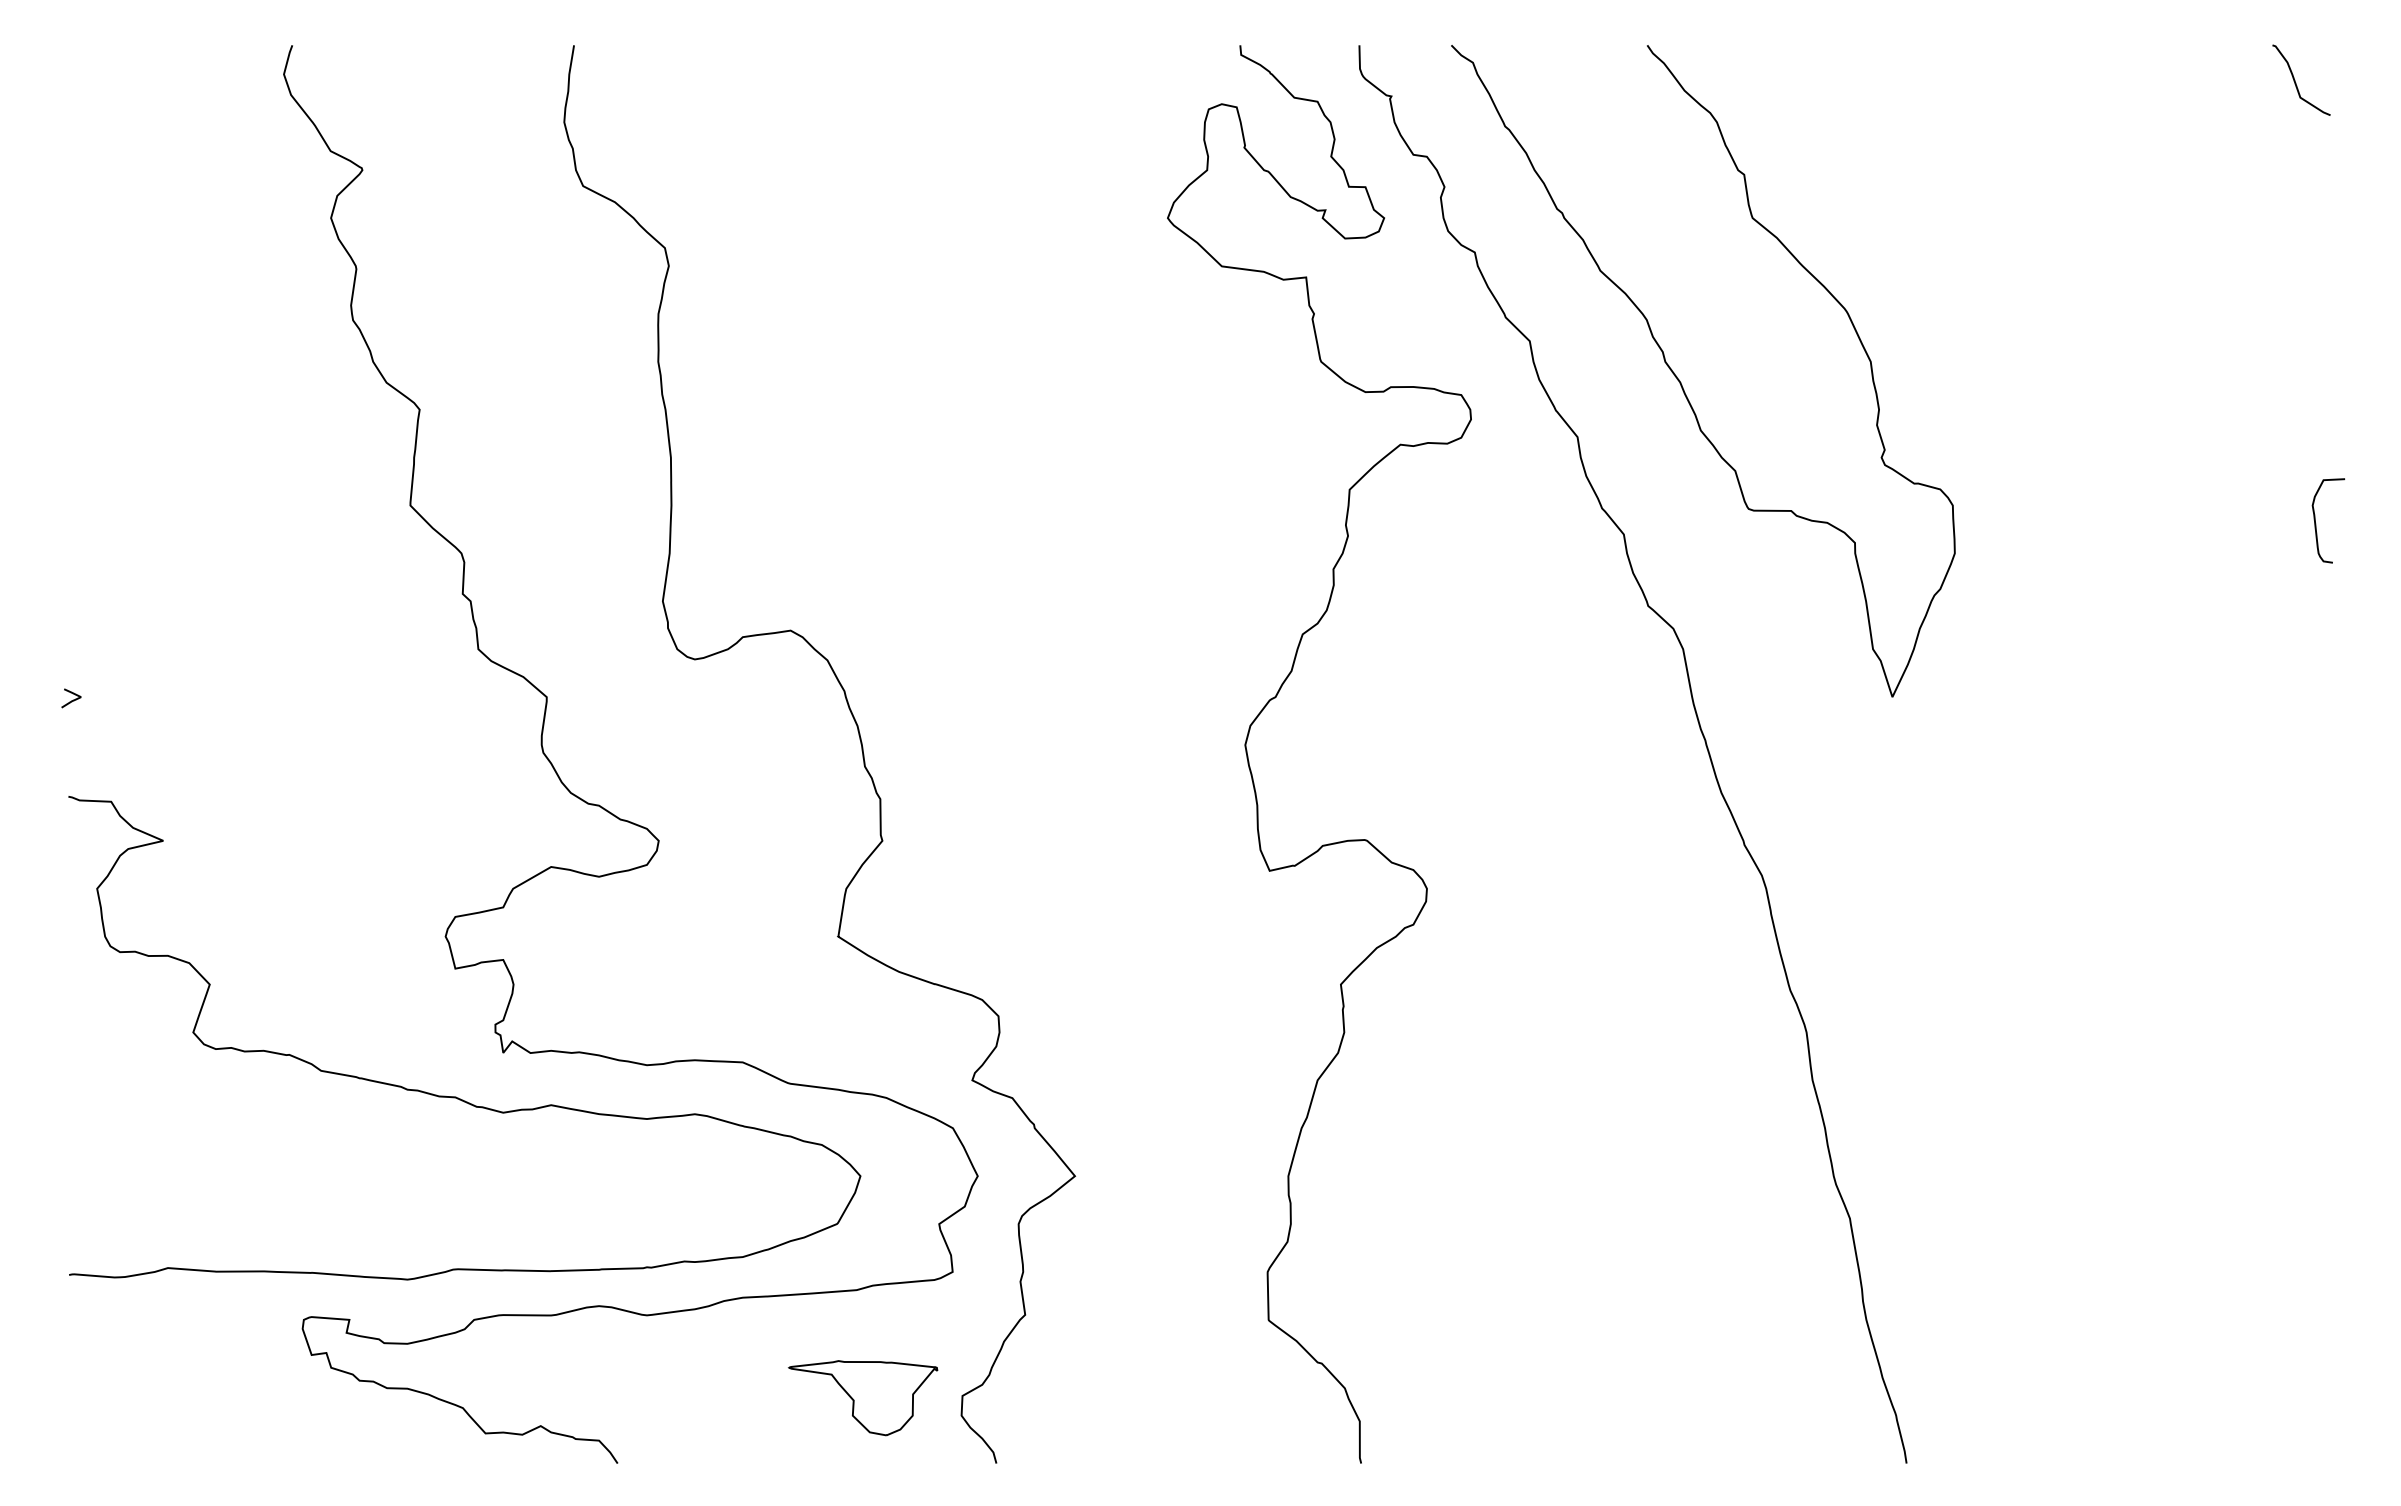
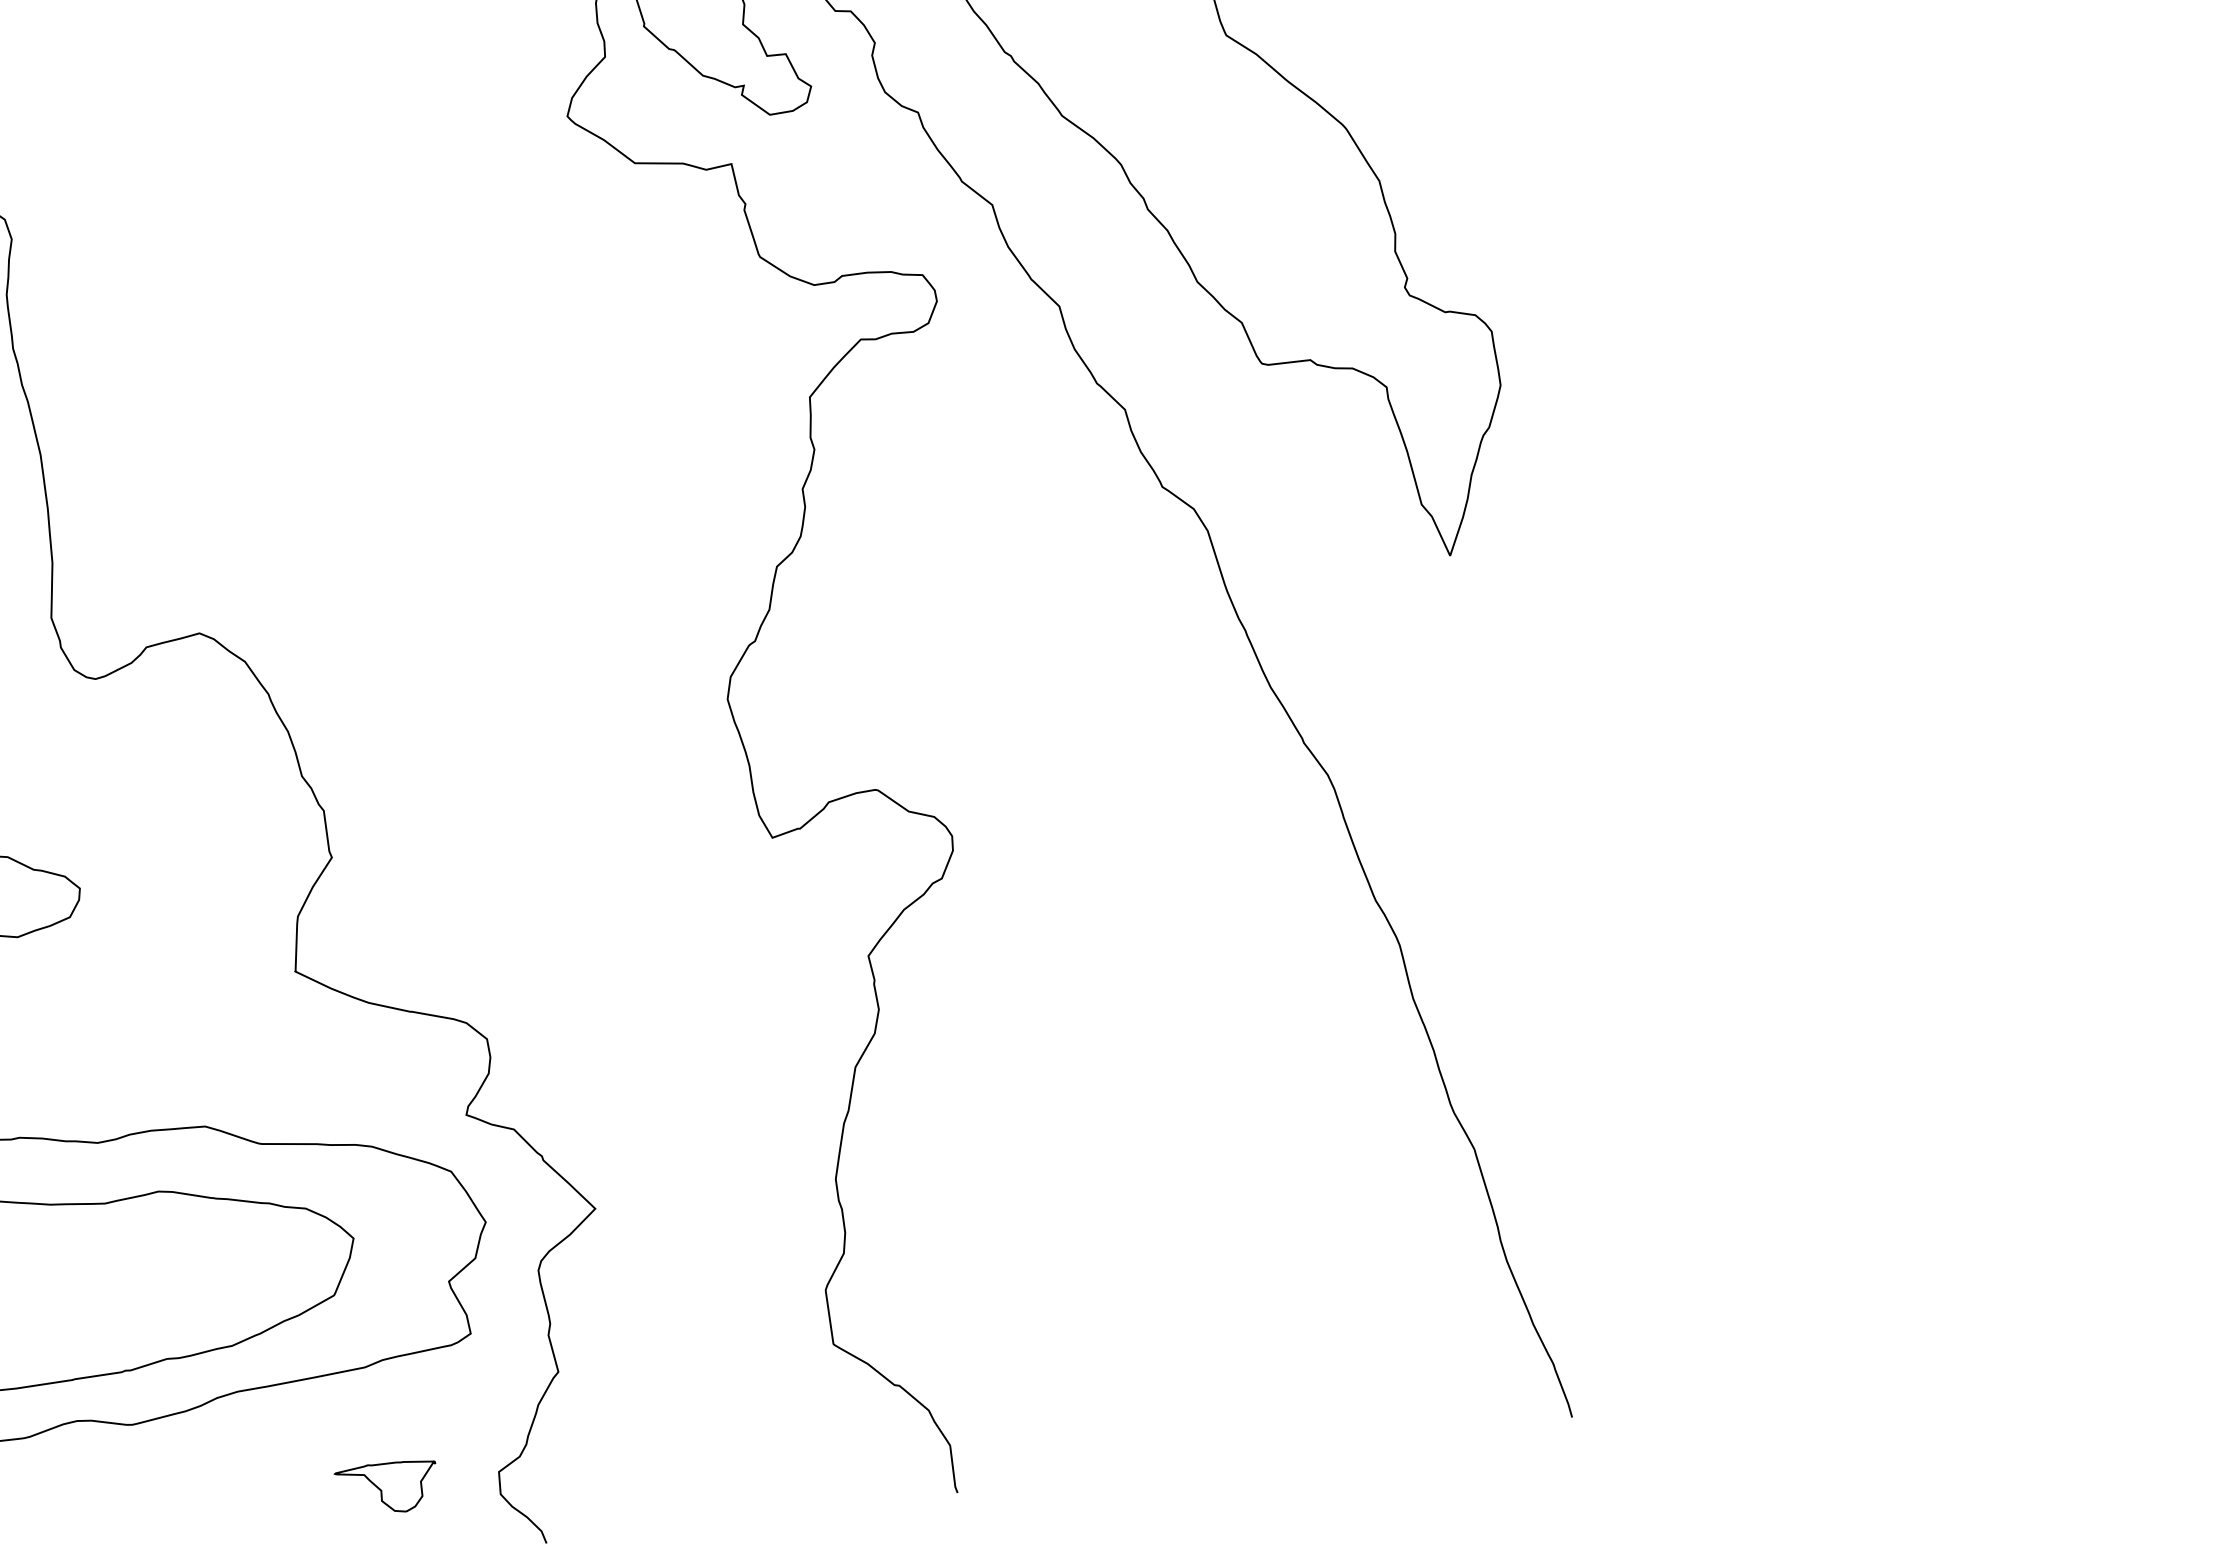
curve: (2316, 523) -> (1904, 301), removed
part: (863, 1398) -> (387, 1488), size x0.6

